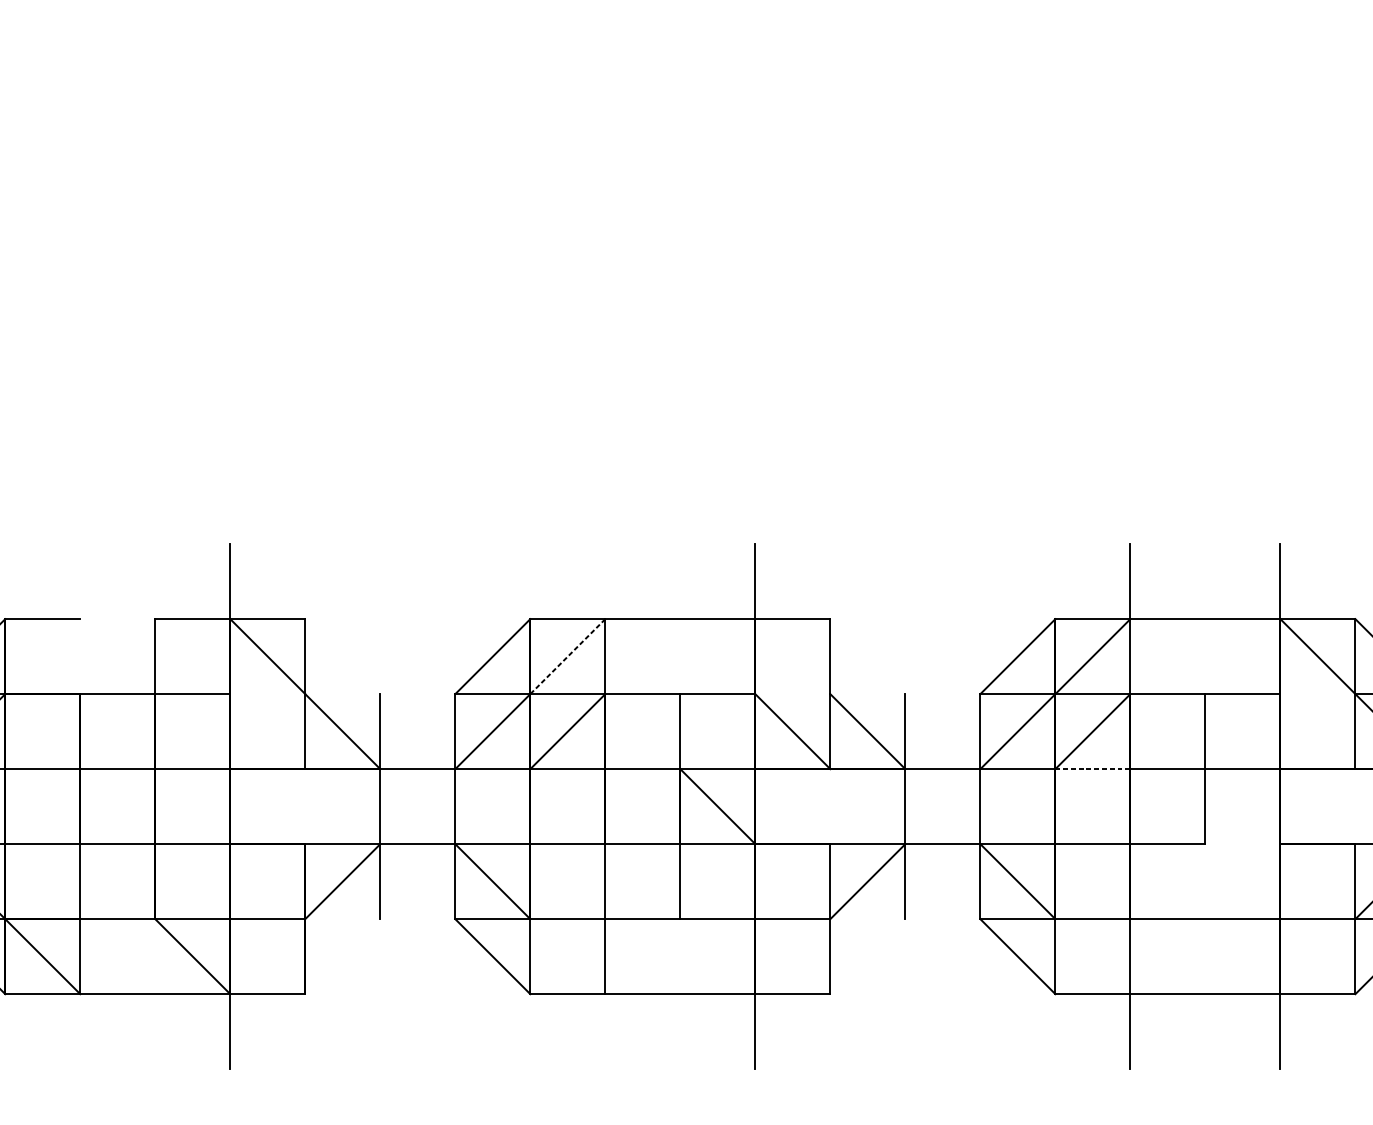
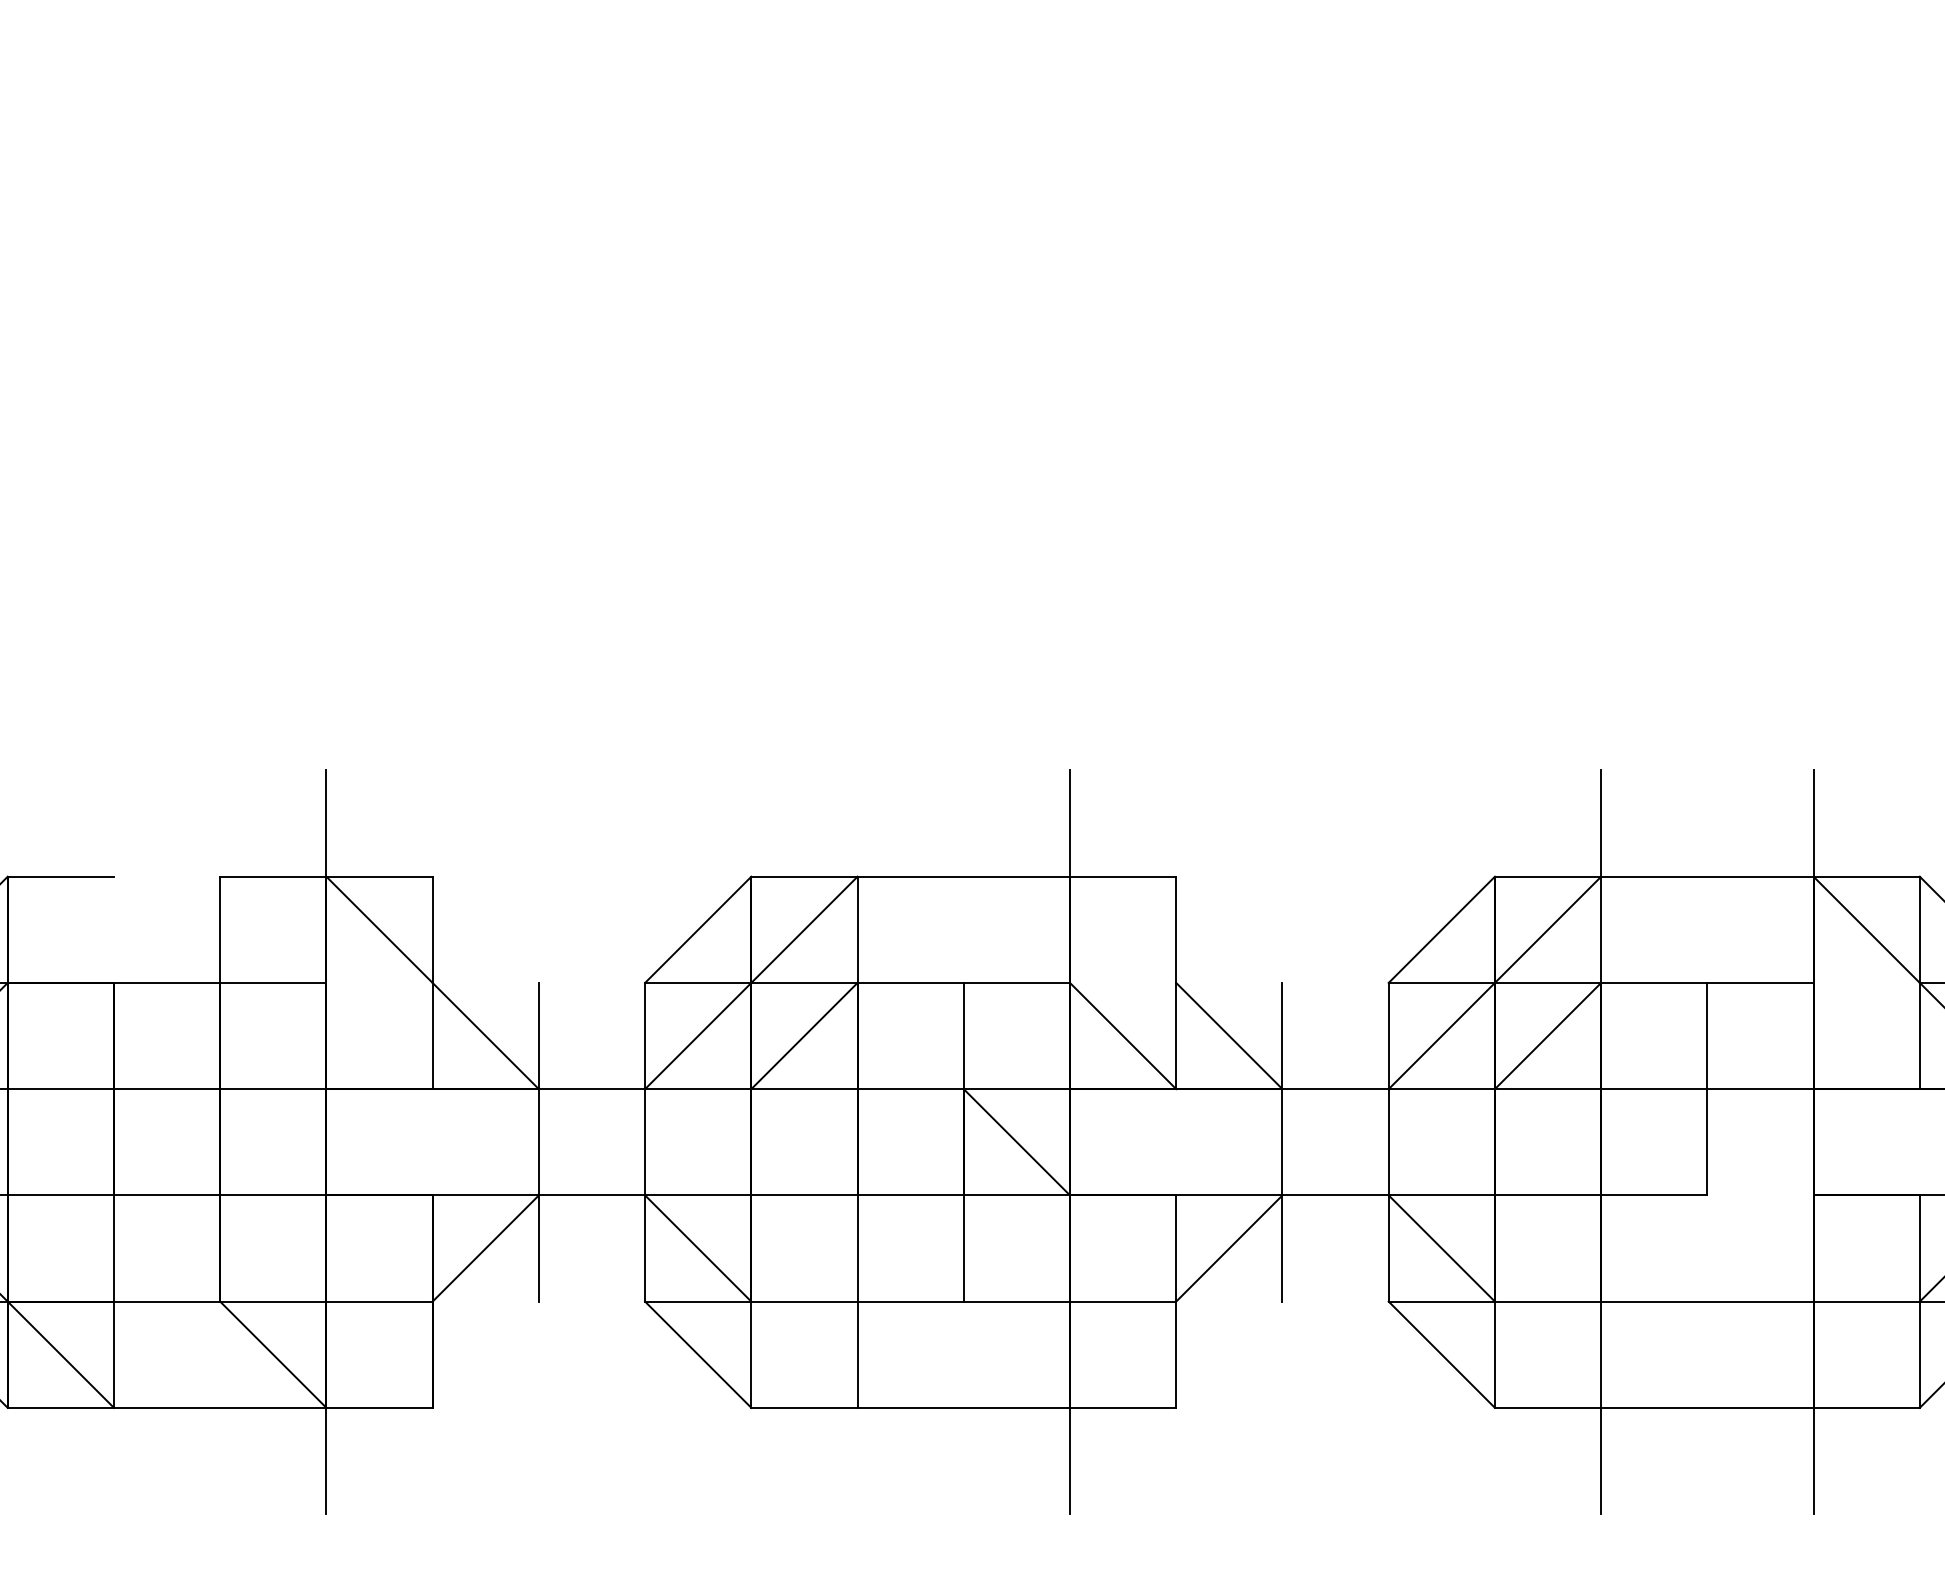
line: (567, 657) -> (804, 930), dashed -> solid
line: (1093, 769) -> (1548, 1089), dashed -> solid

